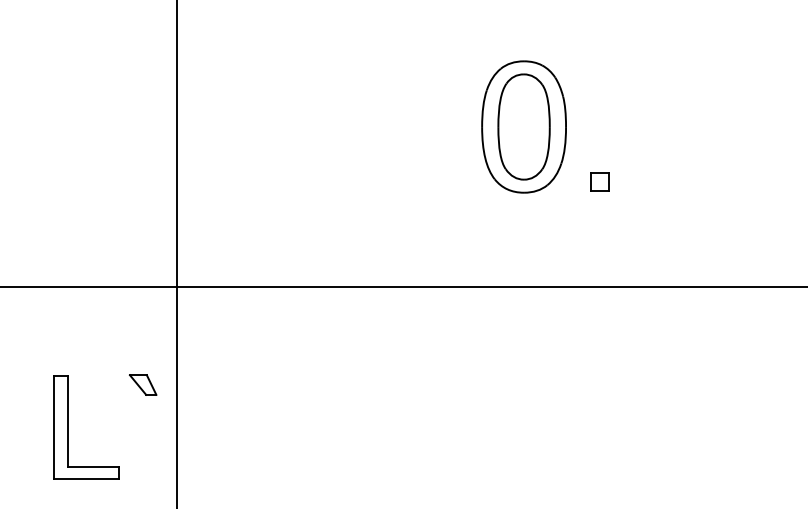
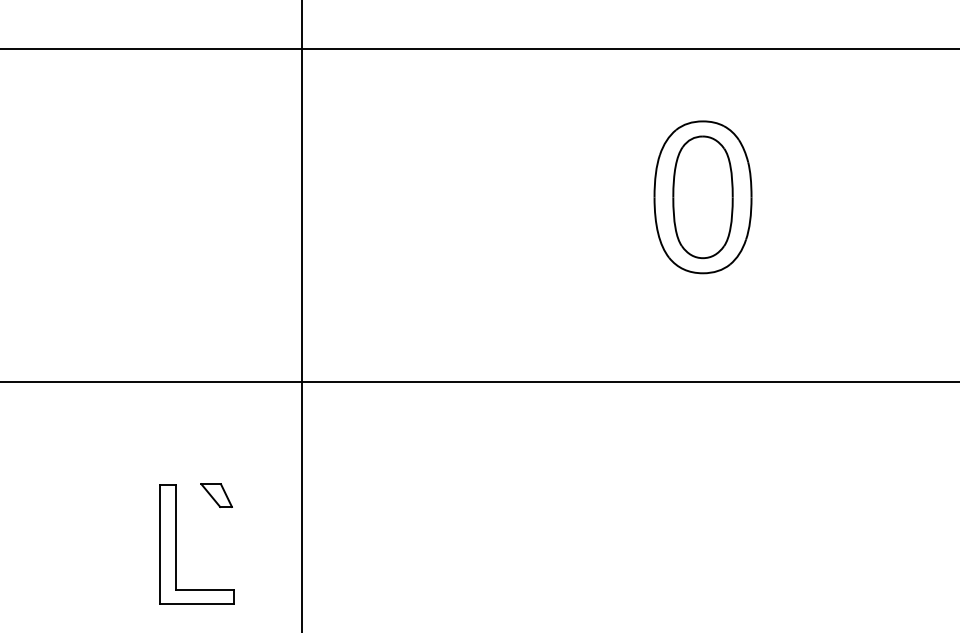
part: (599, 181) -> (790, 260), removed
part: (142, 384) -> (216, 495), moved

